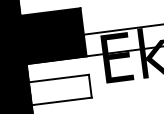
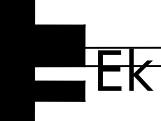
fill: (59, 89) -> (58, 90), added

